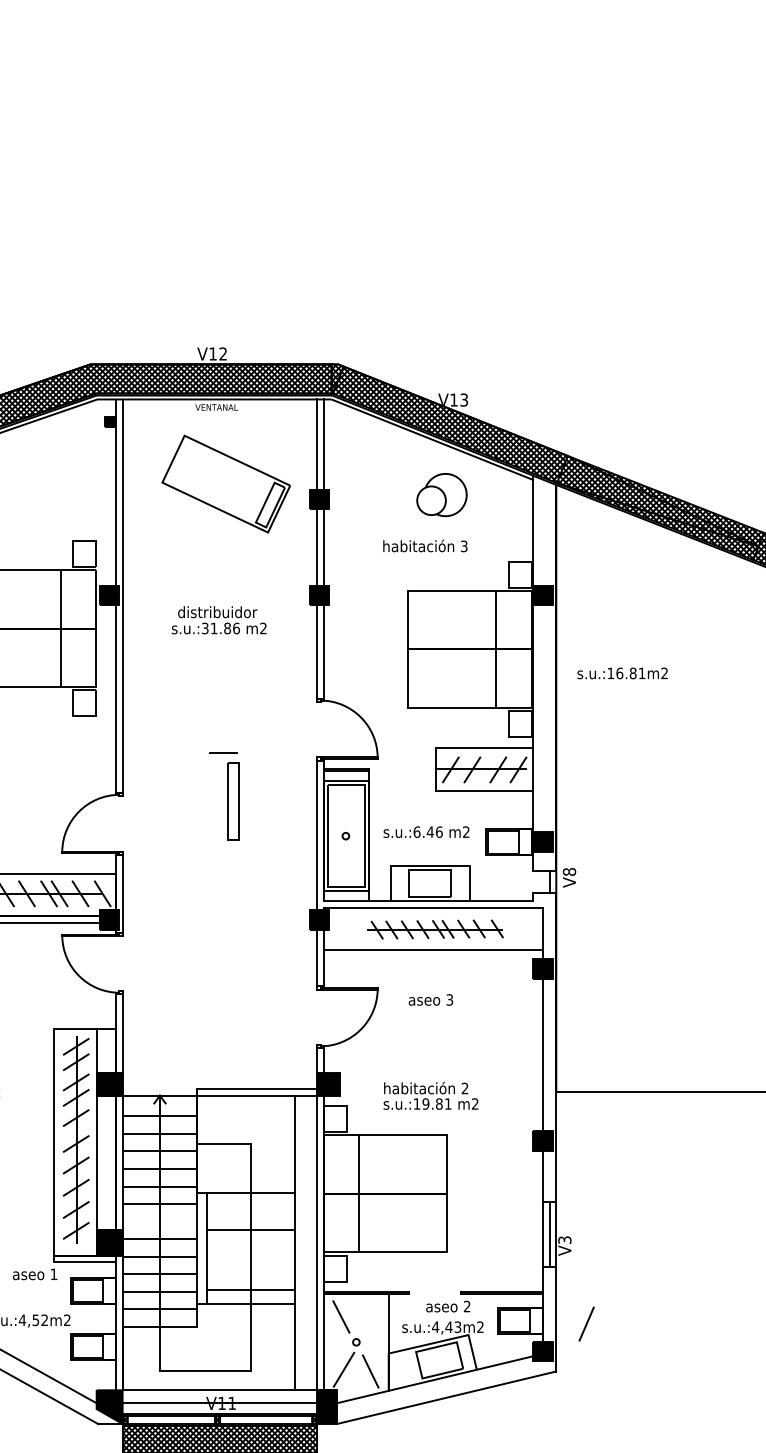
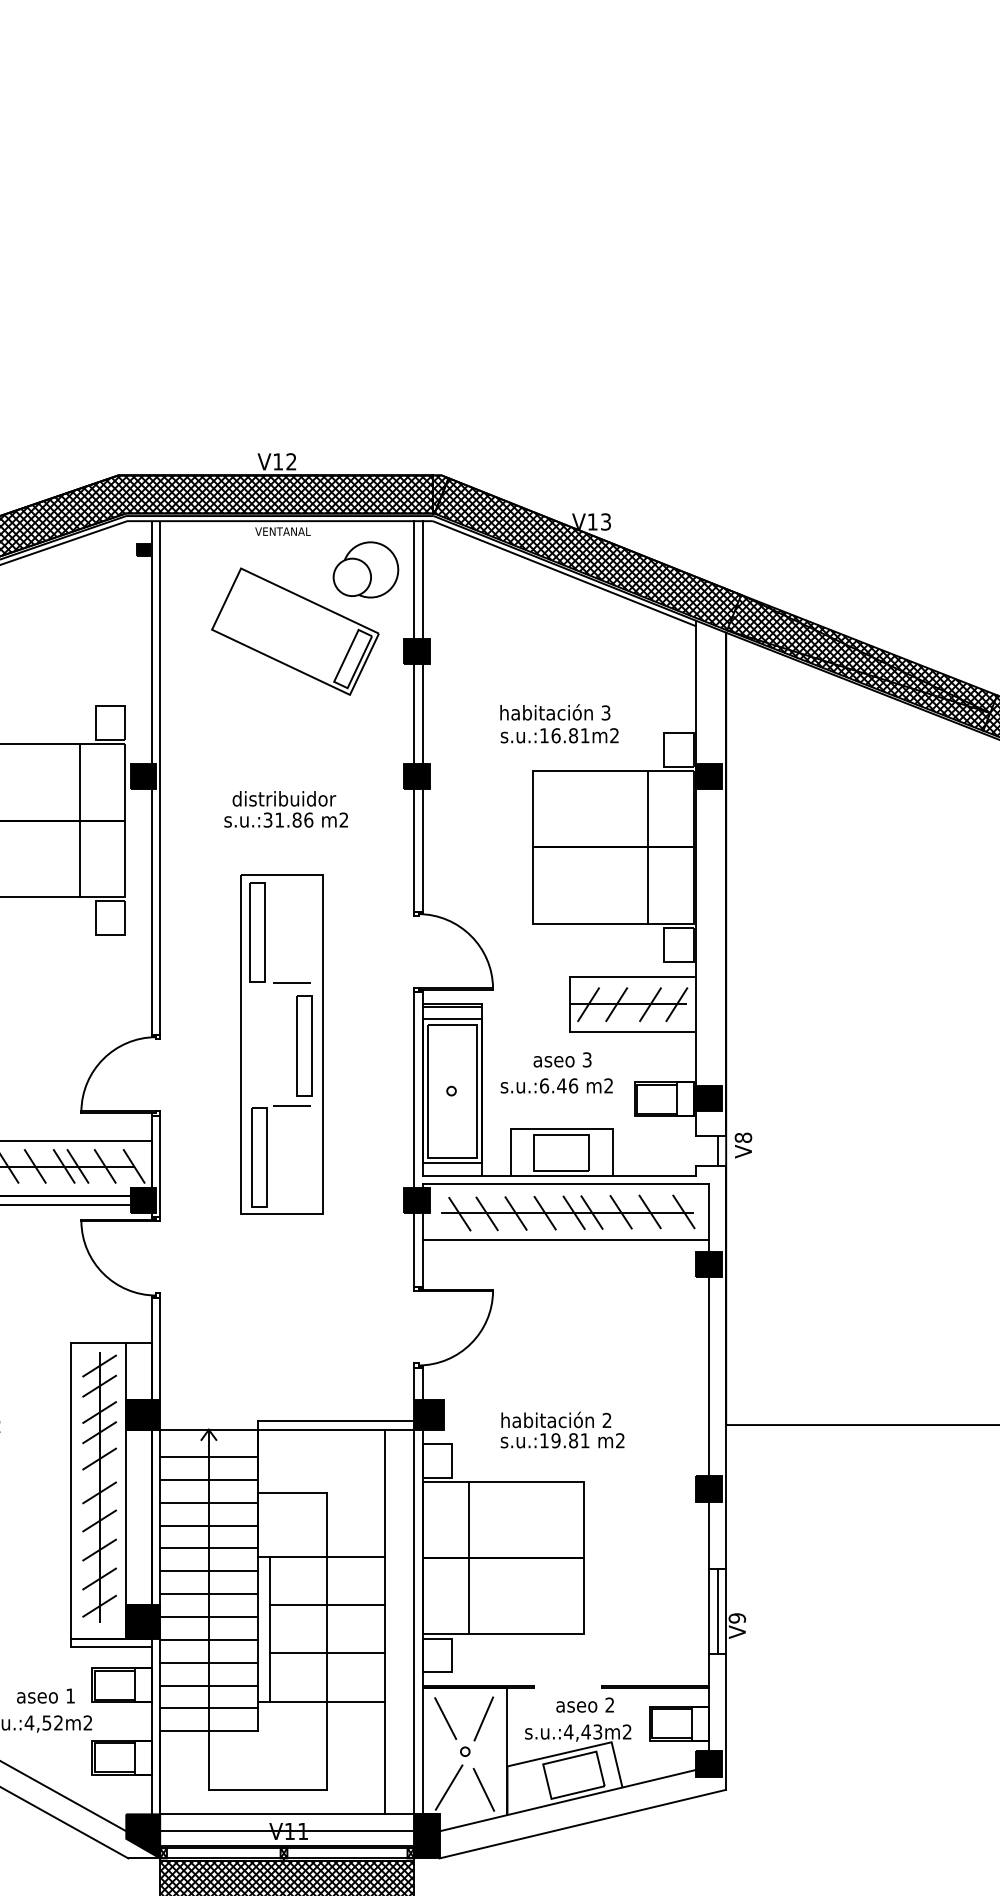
part: (441, 494) -> (365, 569), moved
text: (622, 673) -> (559, 735), moved
part: (215, 800) -> (281, 1044), added
part: (435, 929) -> (568, 1212), size x1.43
text: (430, 999) -> (562, 1059), moved
line: (159, 1221) -> (208, 1594), added
text: (564, 1240) -> (736, 1618), V3 -> V9
text: (34, 1273) -> (45, 1695), moved
line: (250, 1290) -> (327, 1653), moved
line: (586, 1323) -> (483, 1718), moved

